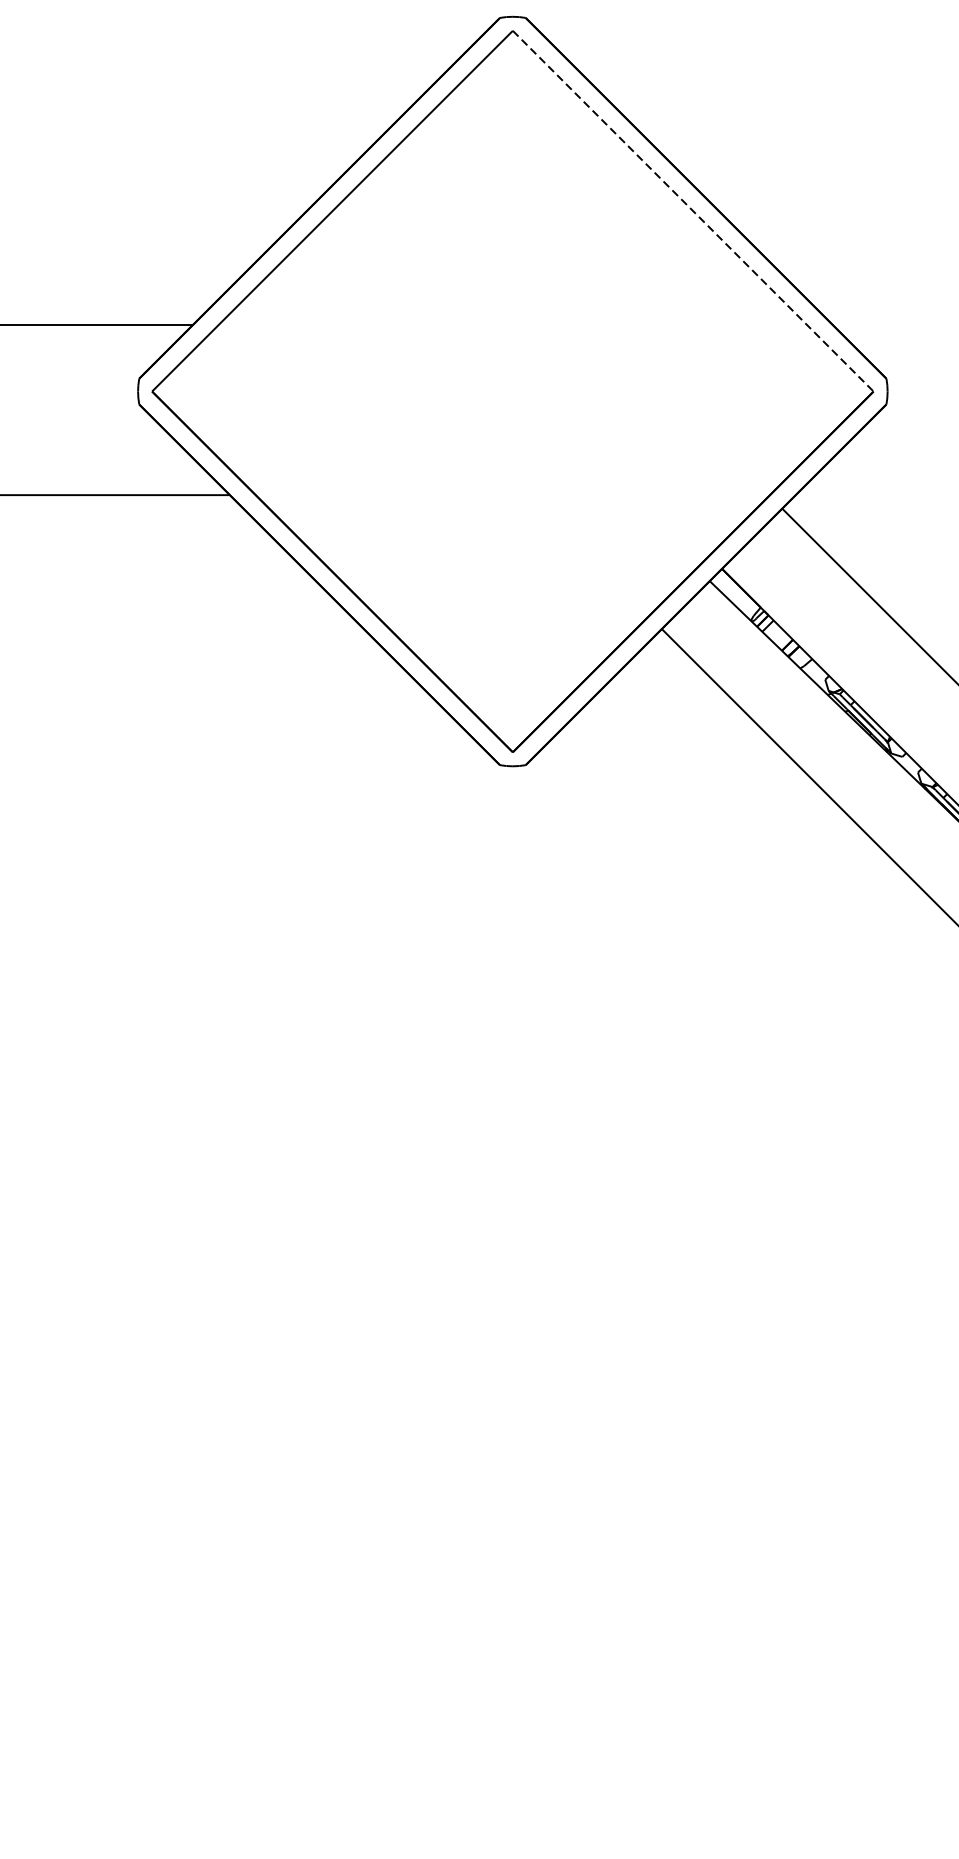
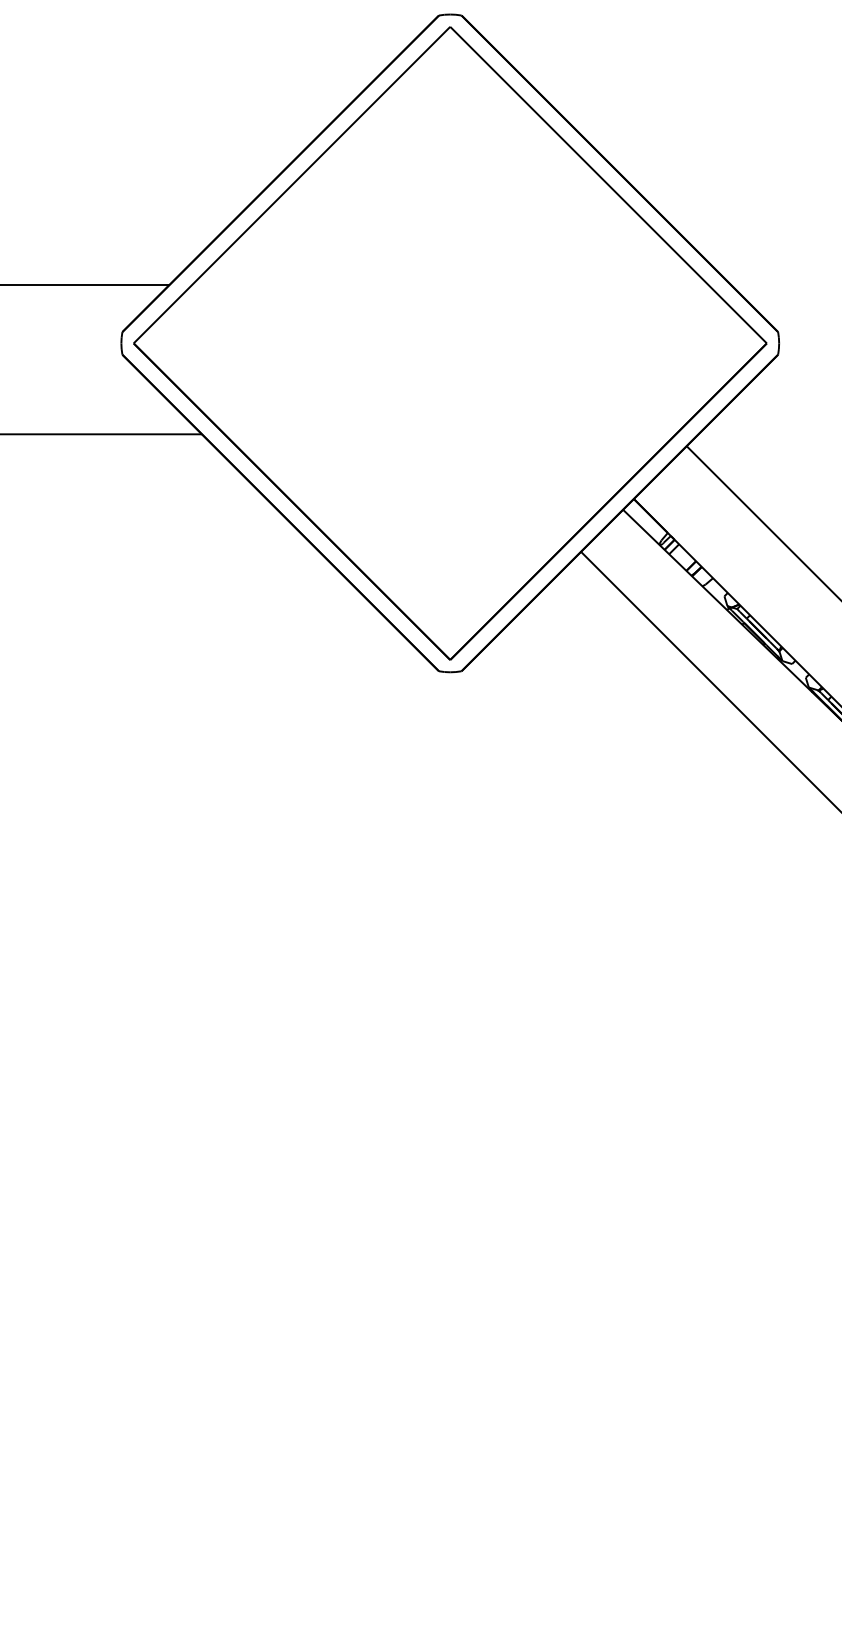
line: (693, 211) -> (608, 185), dashed -> solid

